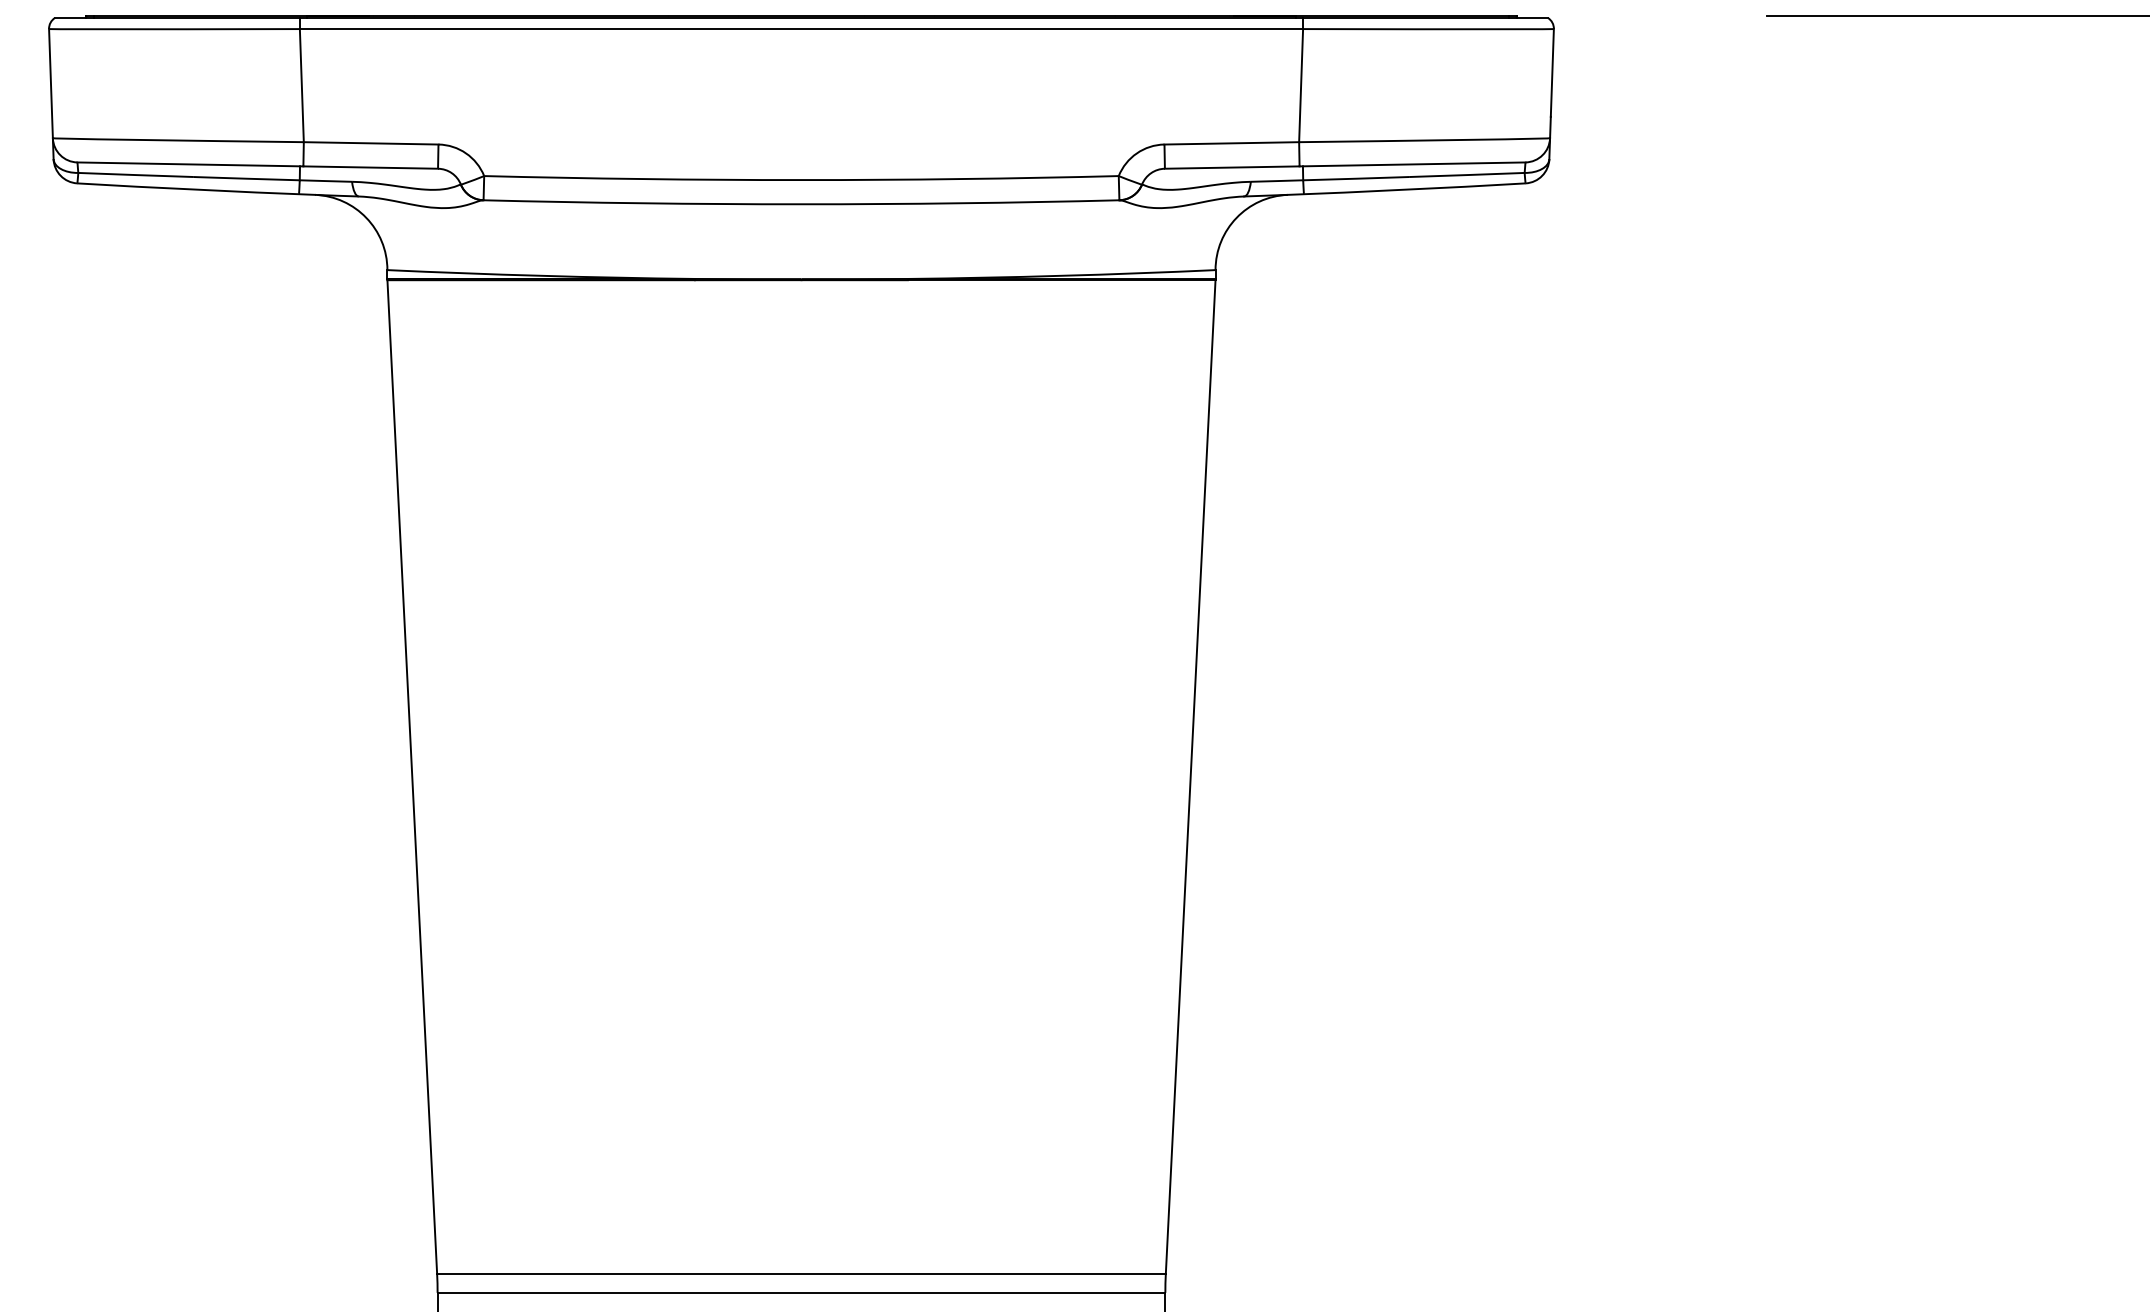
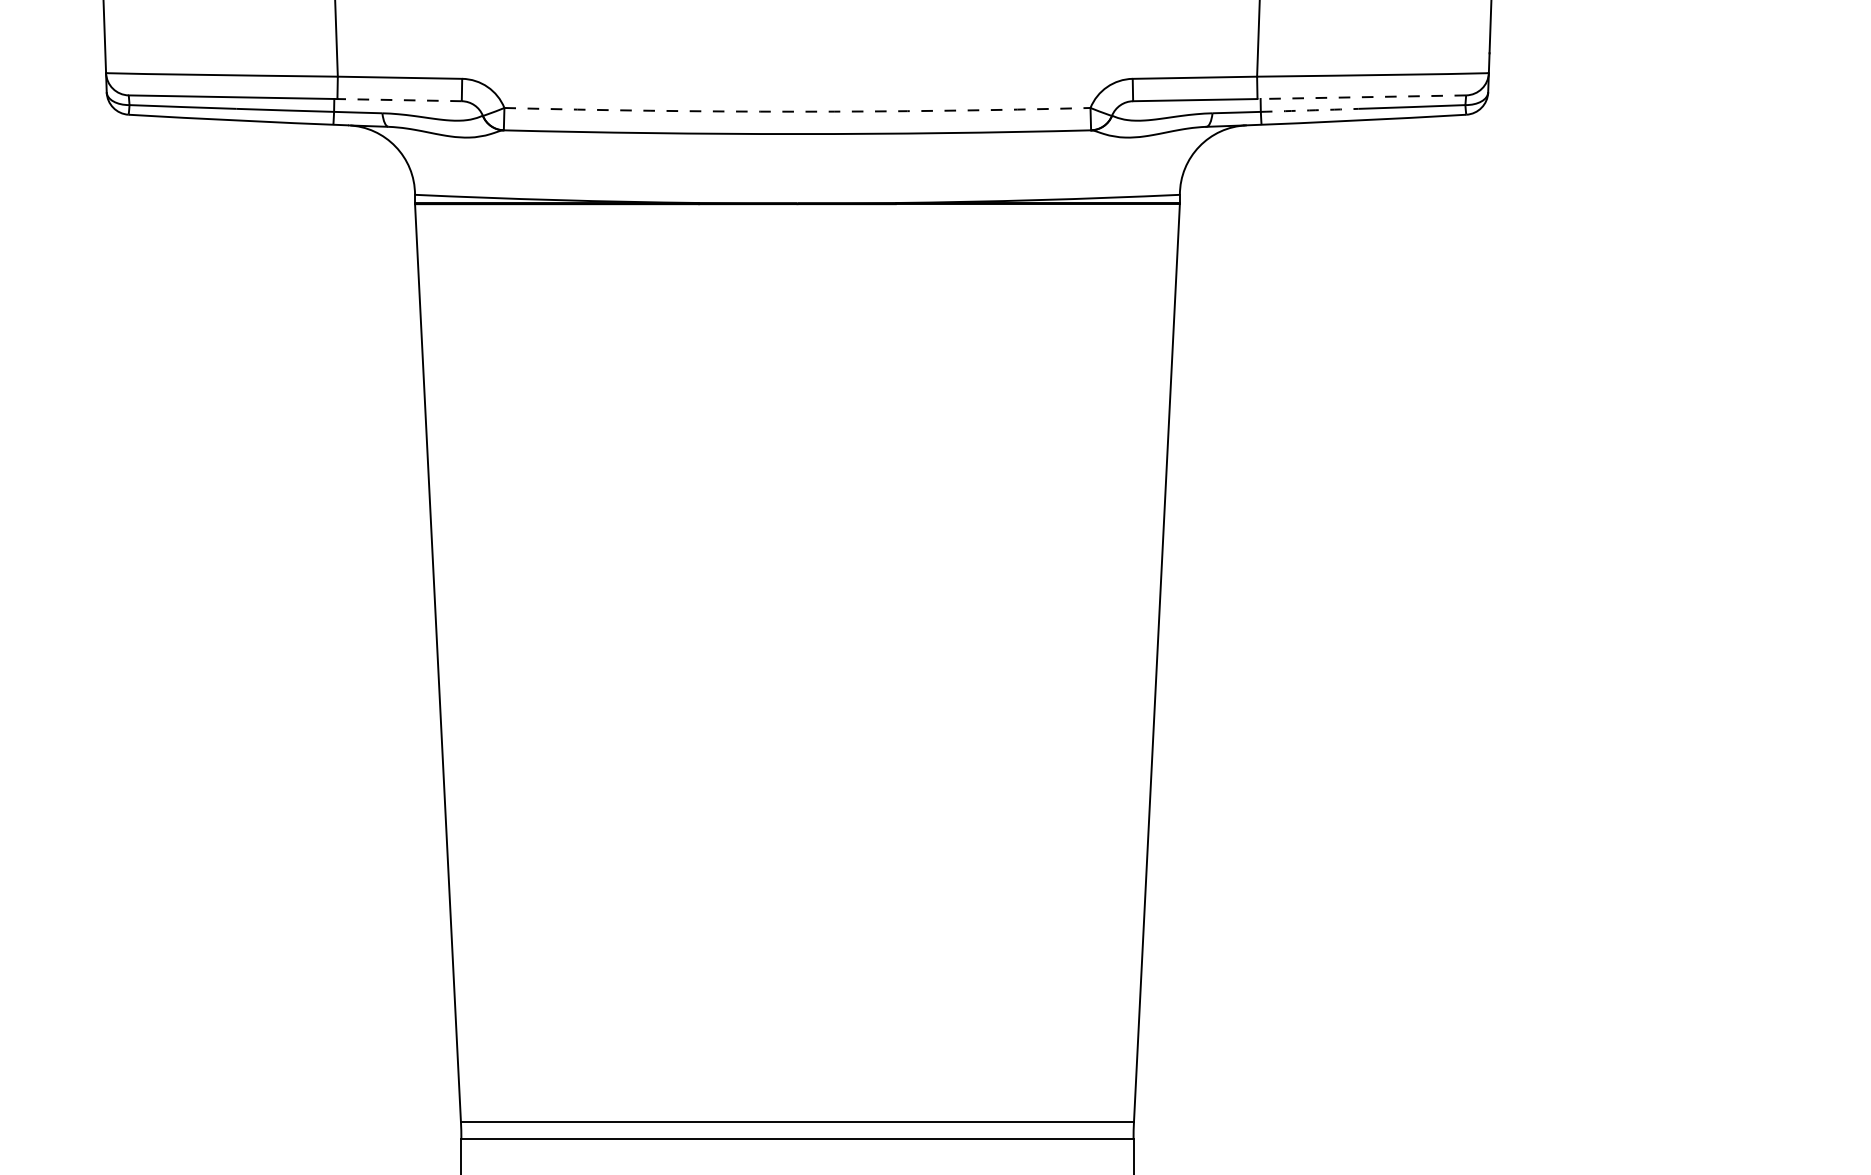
line: (1412, 164) -> (1361, 97), solid -> dashed
line: (370, 167) -> (399, 100), solid -> dashed
arc: (1356, 178) -> (1310, 110), solid -> dashed
arc: (801, 180) -> (797, 112), solid -> dashed

